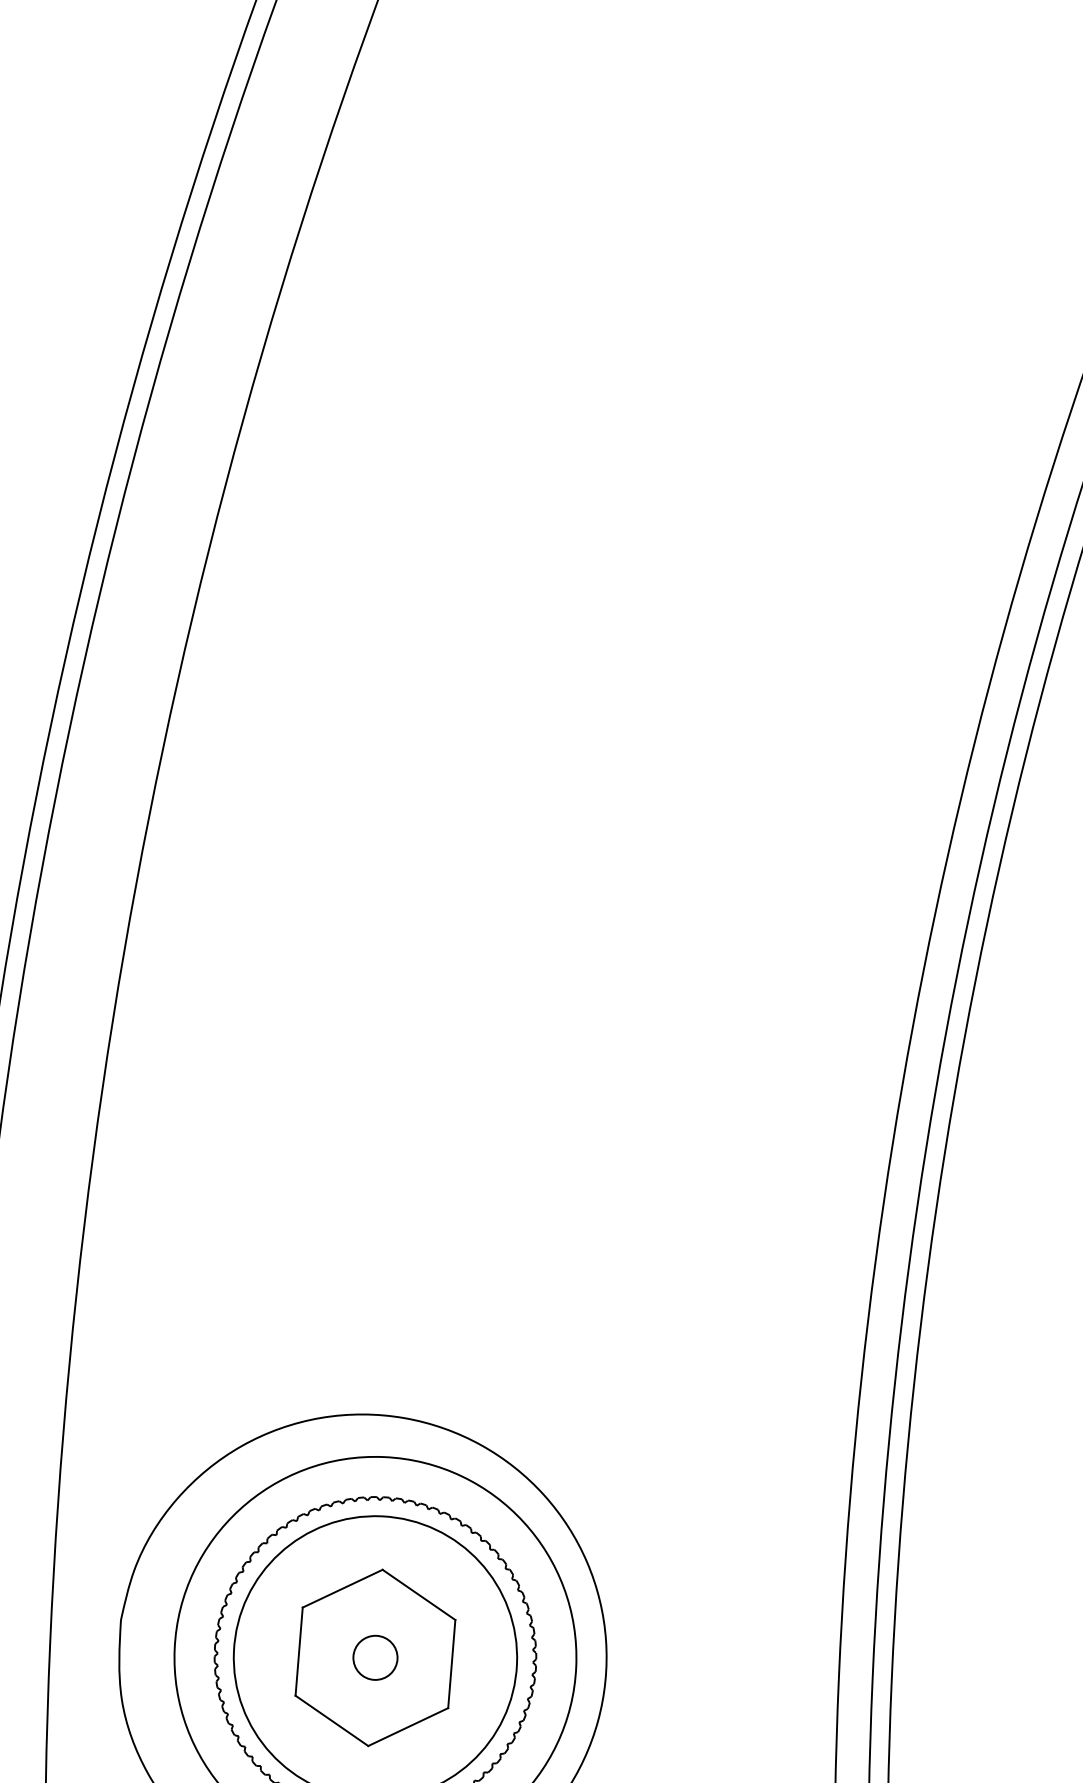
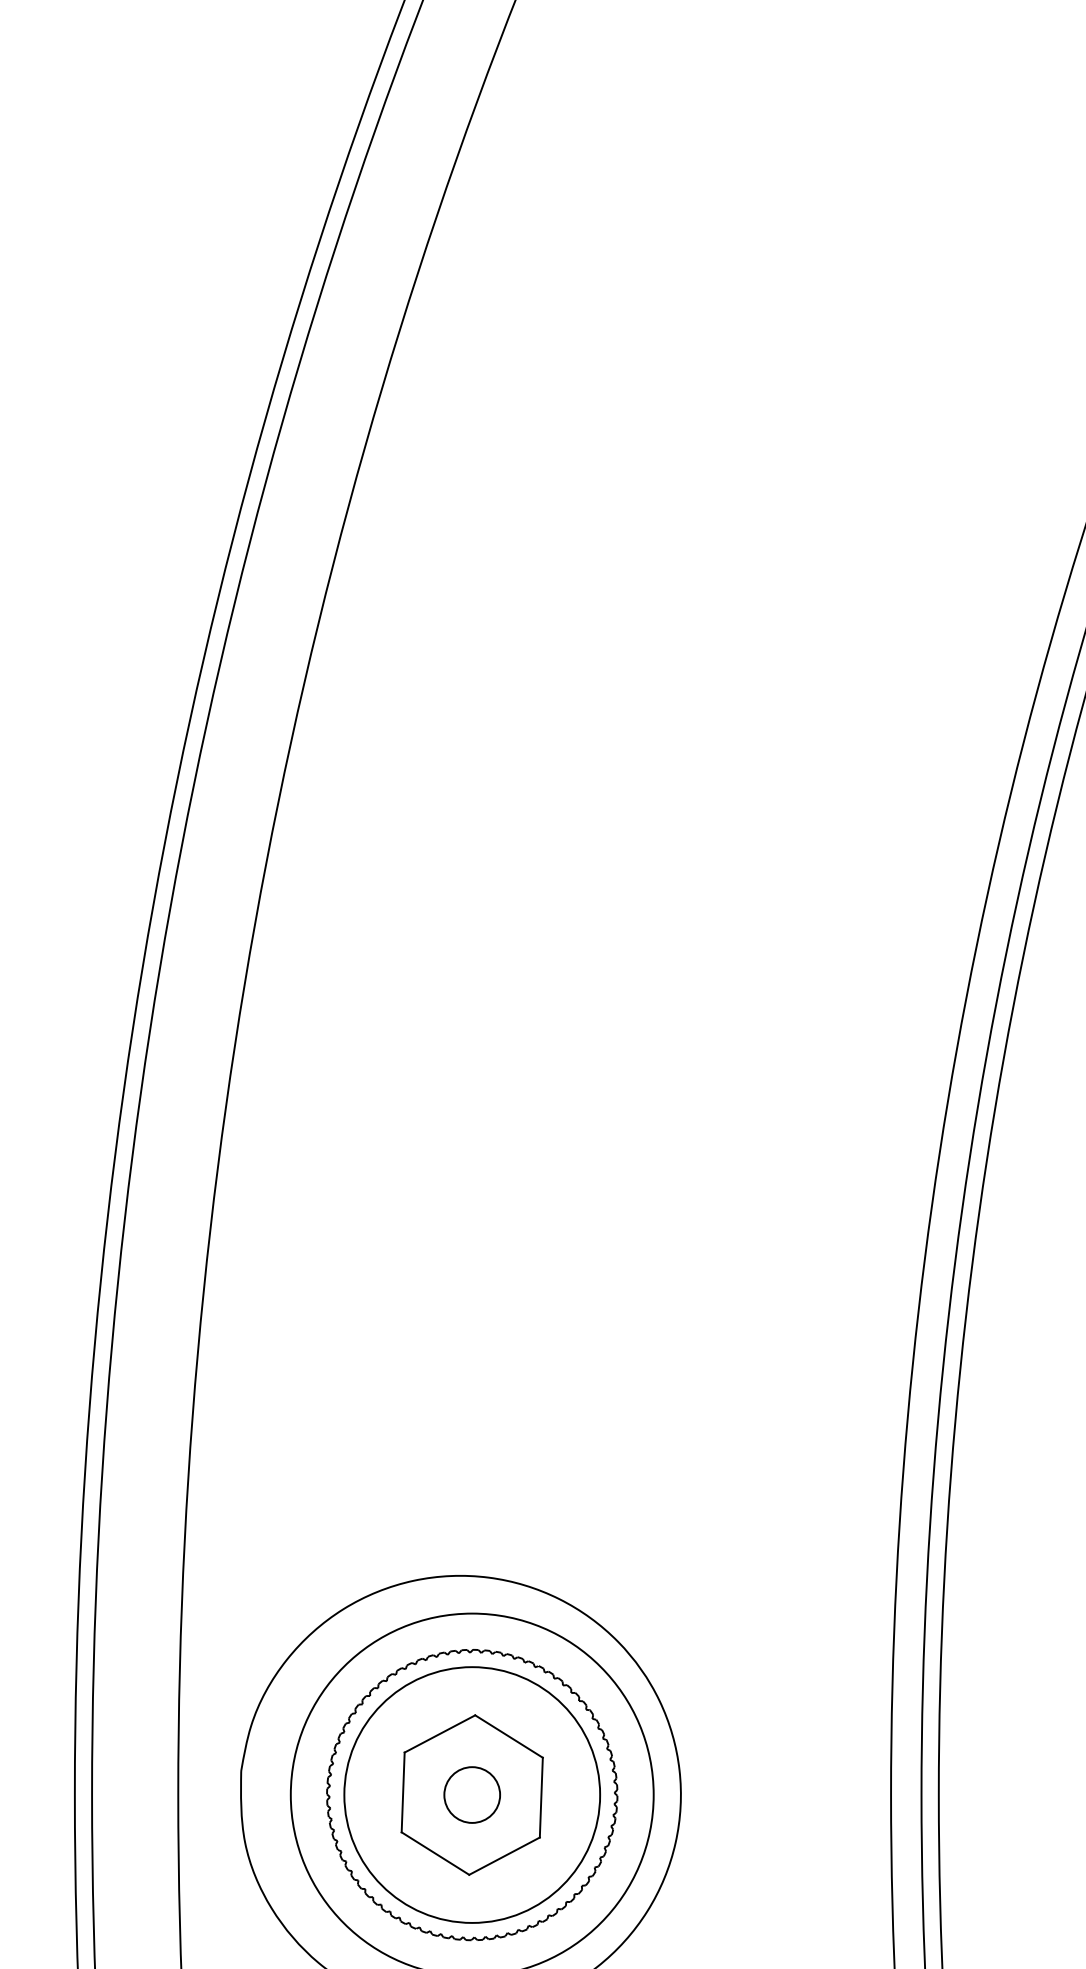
circle: (375, 1657) -> (472, 1794), size x1.4

